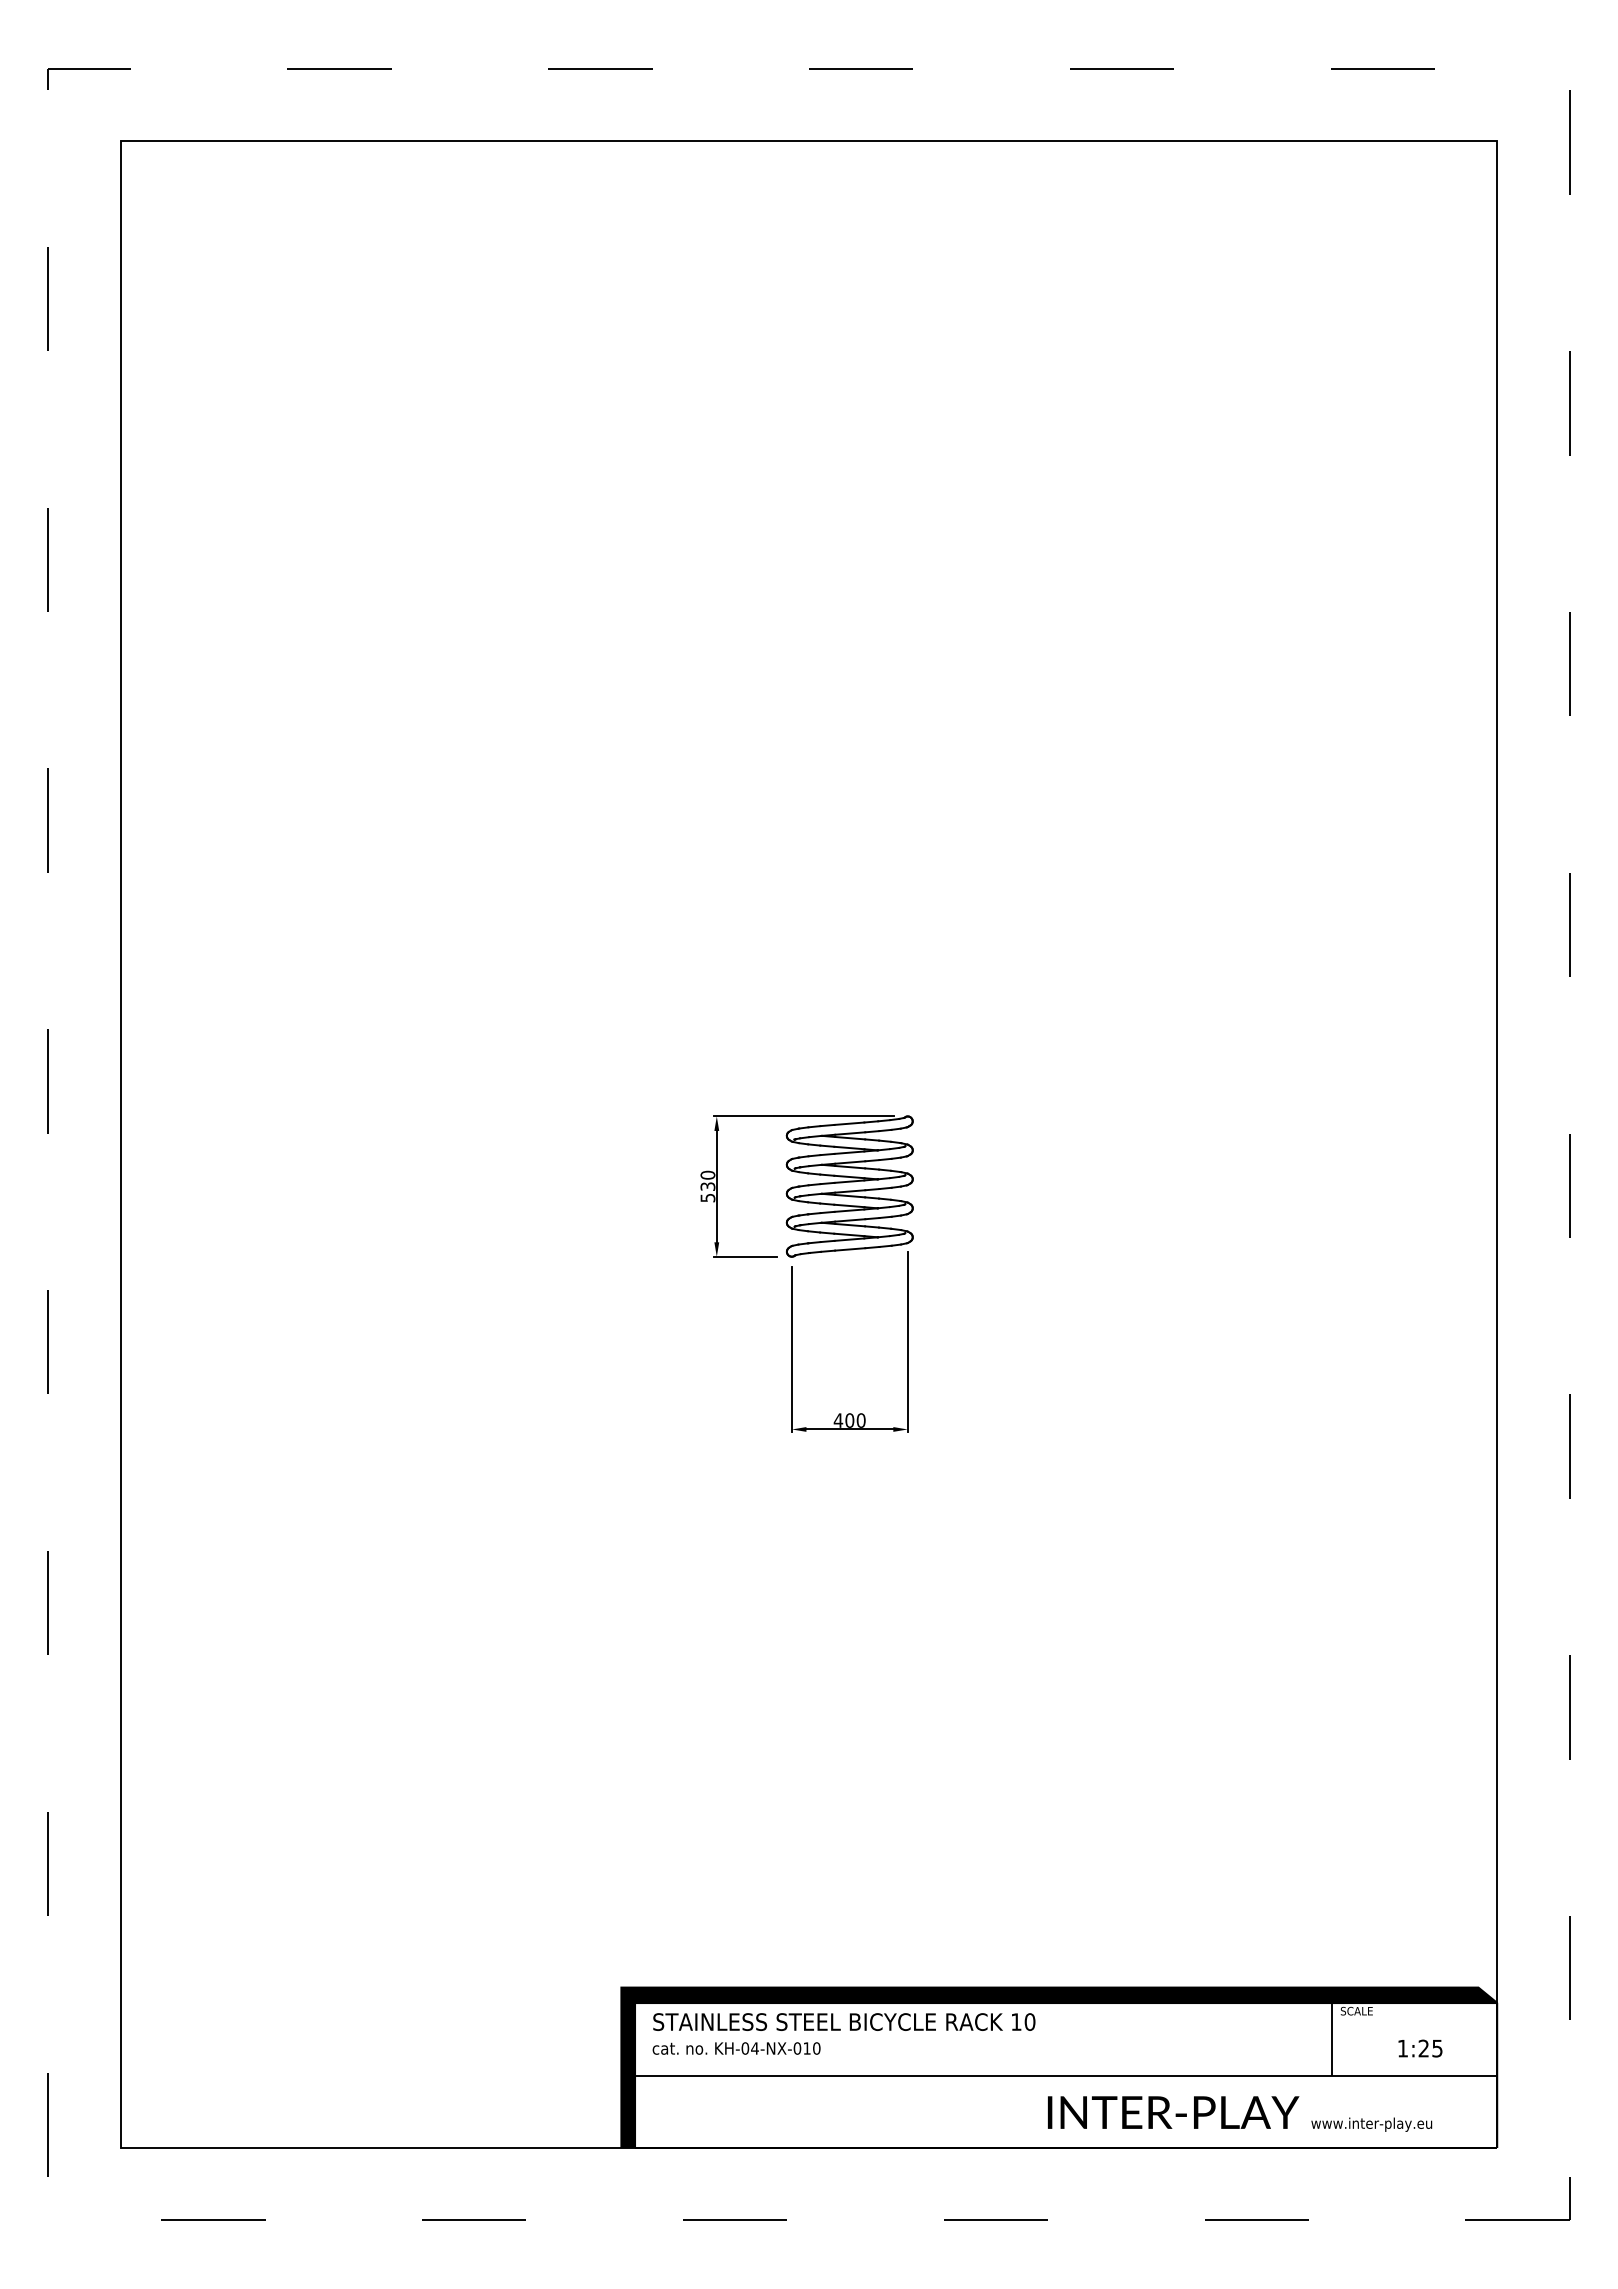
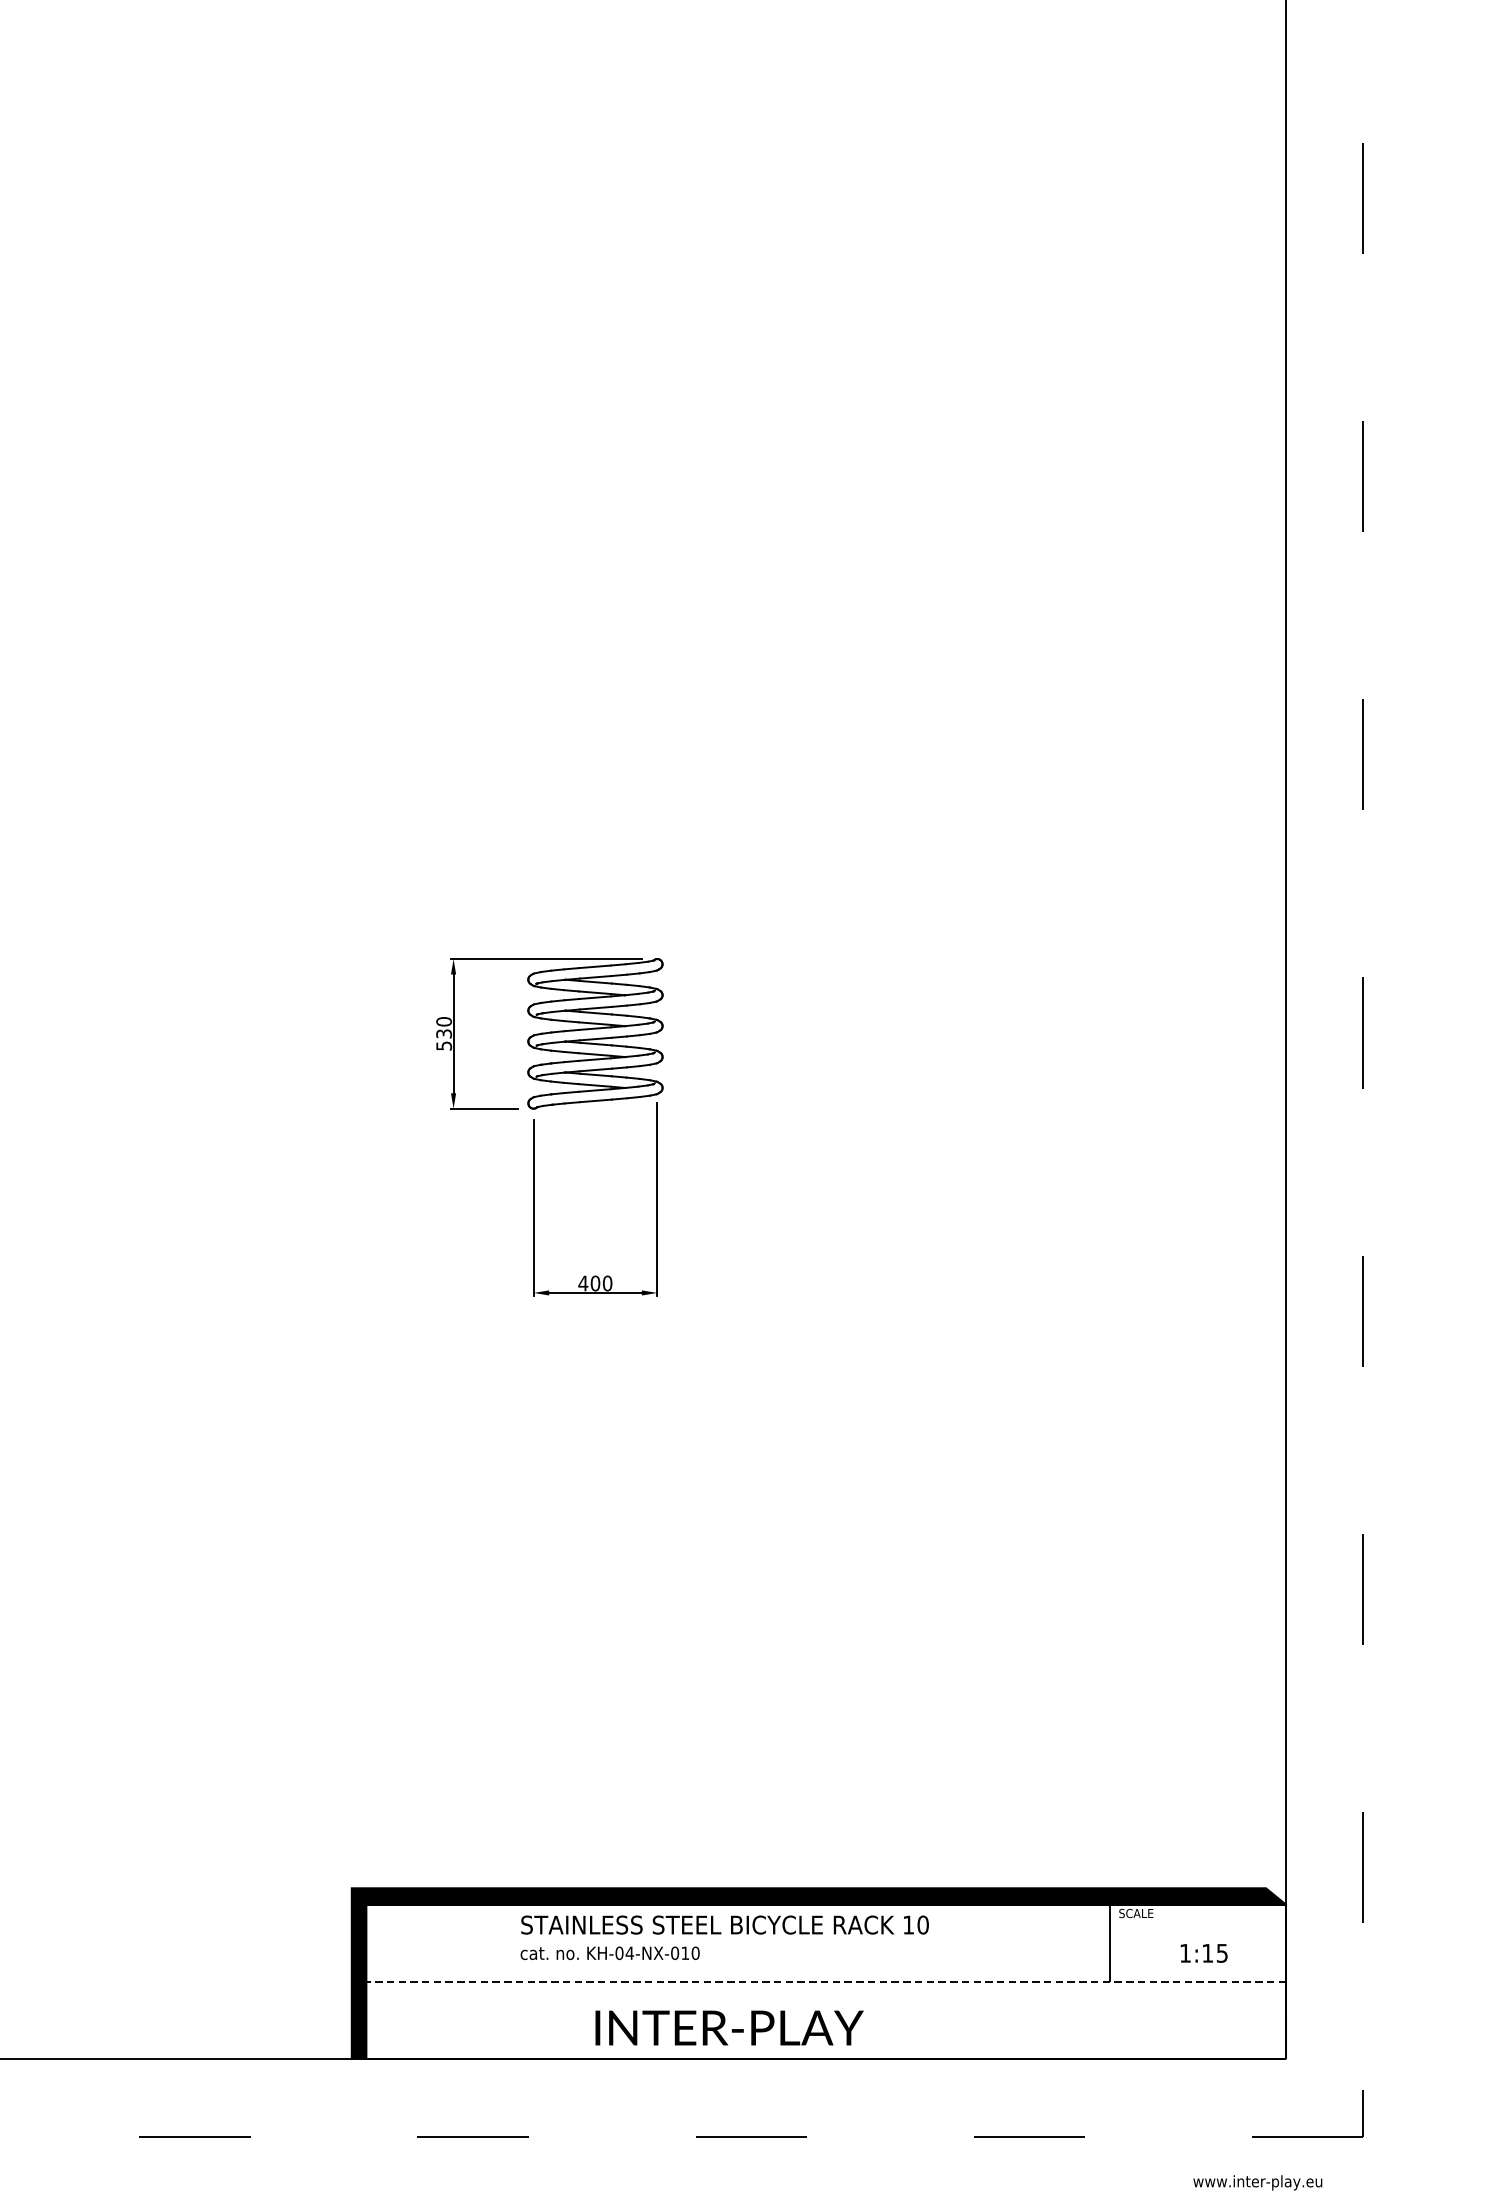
text: (843, 2033) -> (724, 1937), moved
text: (1423, 2048) -> (1207, 1953), 1:25 -> 1:15
line: (1065, 2075) -> (825, 1982), solid -> dashed
text: (1173, 2112) -> (729, 2027), moved
text: (1371, 2124) -> (1257, 2182), moved

